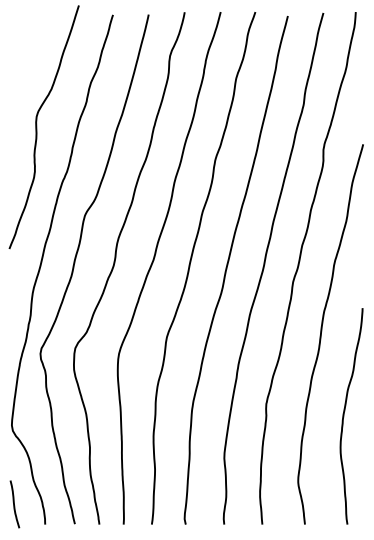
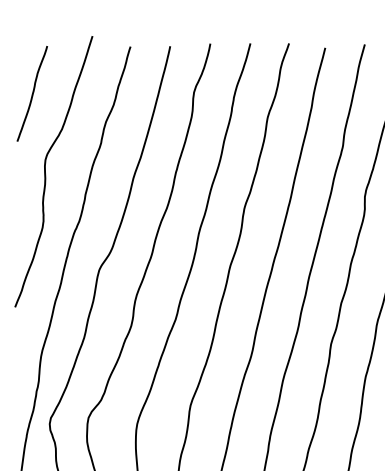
curve: (24, 57) -> (31, 94), added

